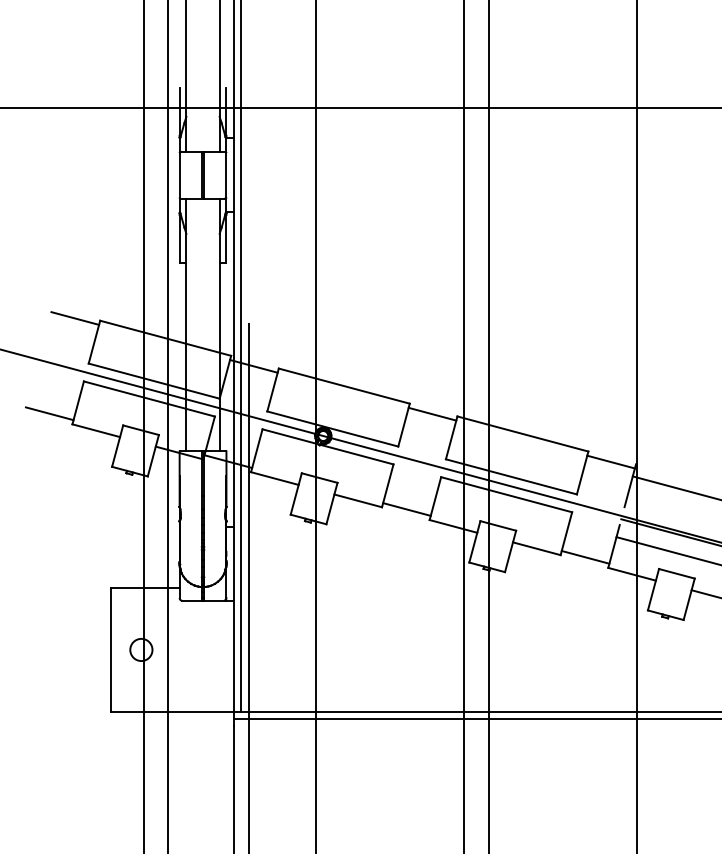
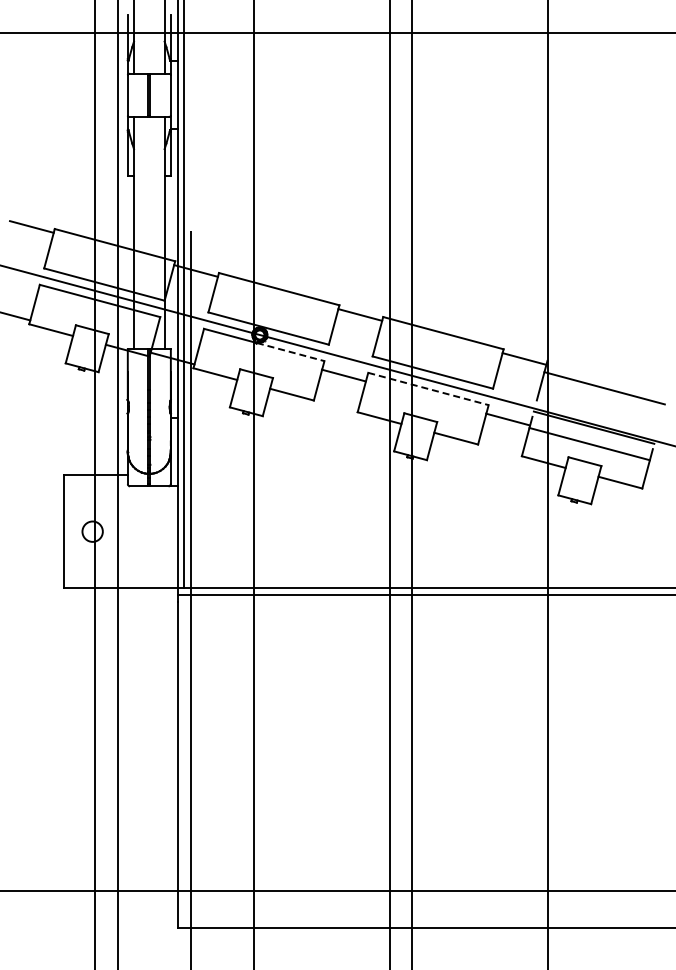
line: (356, 455) -> (290, 352), solid -> dashed
line: (506, 495) -> (428, 389), solid -> dashed
line: (406, 509) -> (343, 375), moved
line: (585, 557) -> (507, 419), moved

